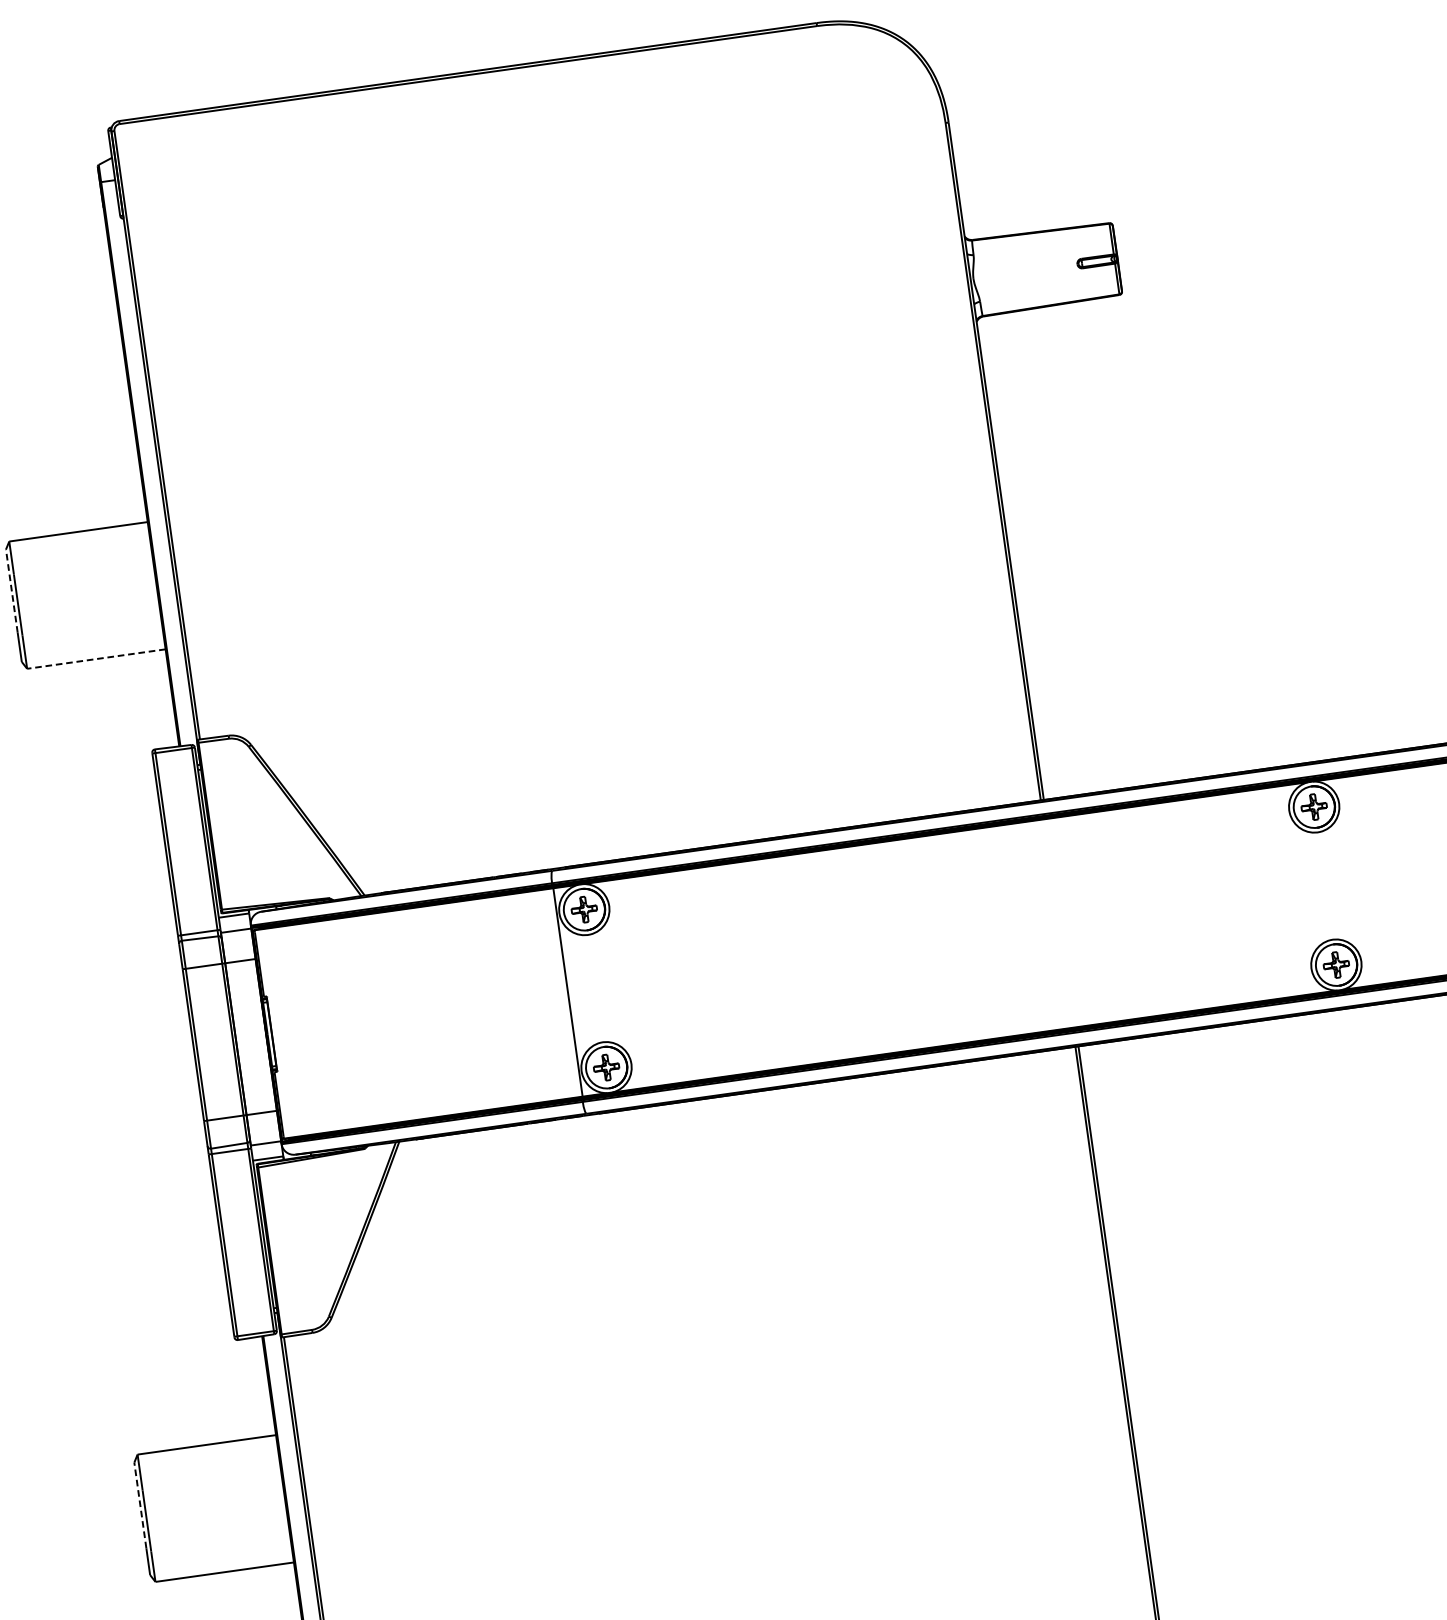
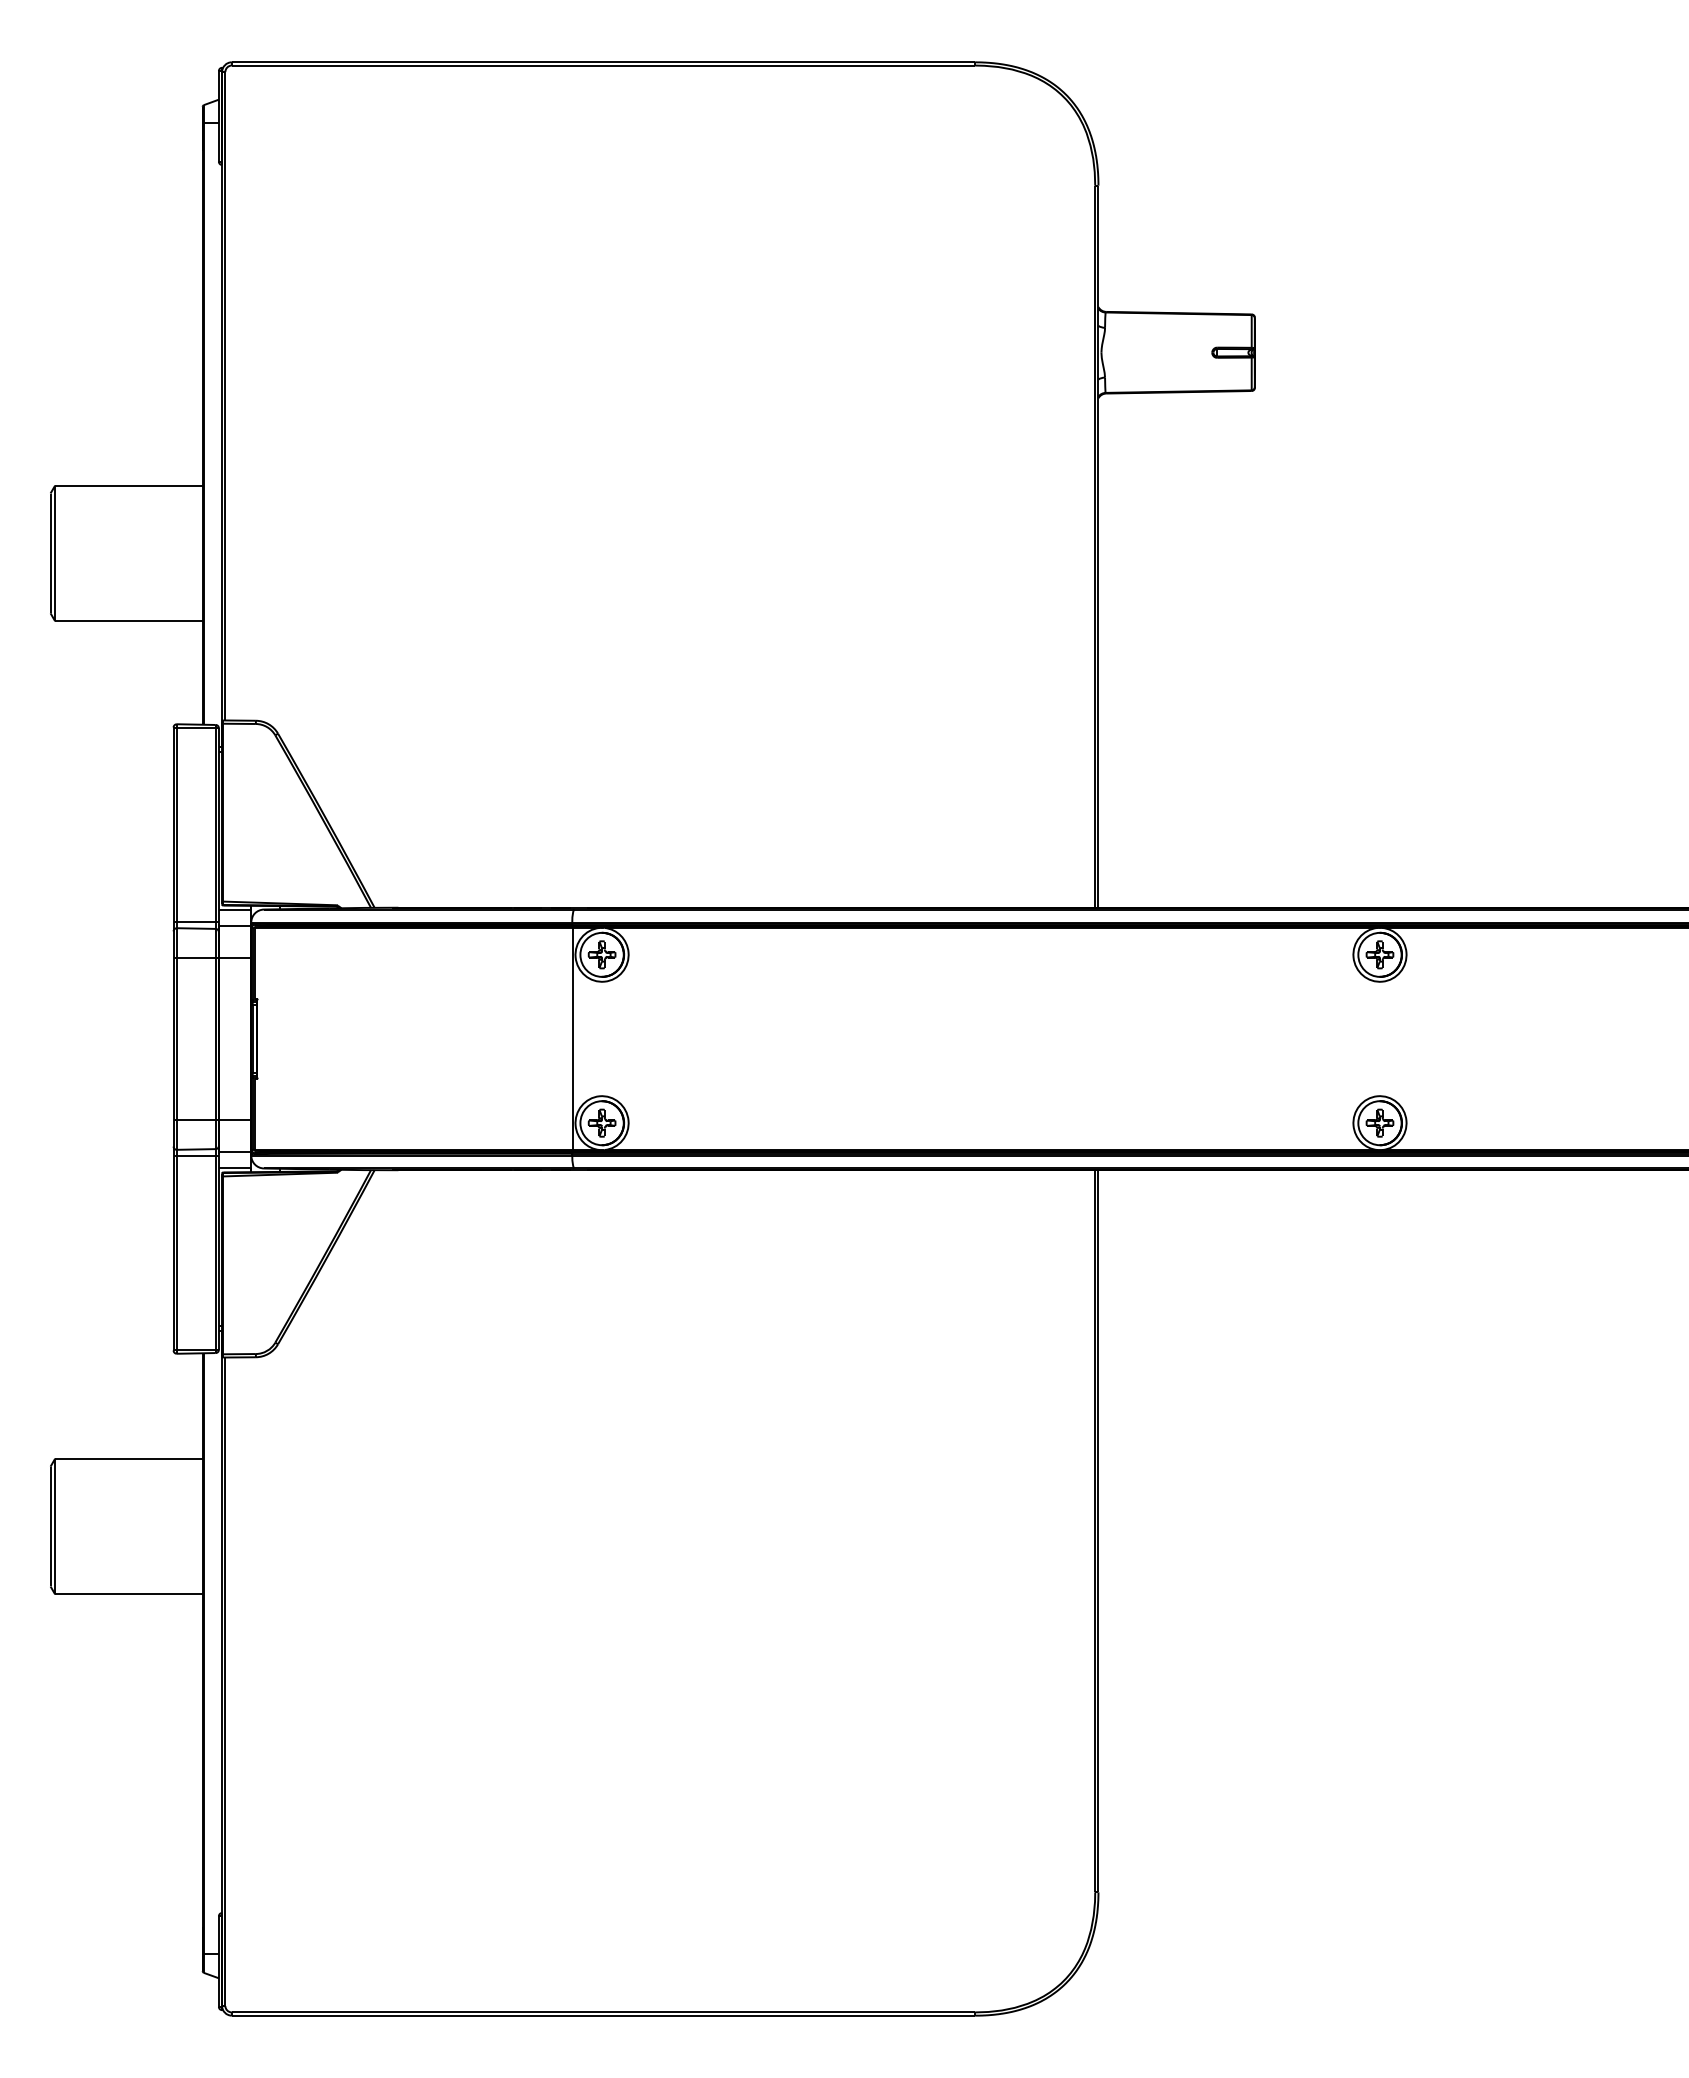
line: (11, 590) -> (50, 537), dashed -> solid
line: (96, 659) -> (128, 621), dashed -> solid
line: (140, 1505) -> (50, 1512), dashed -> solid

